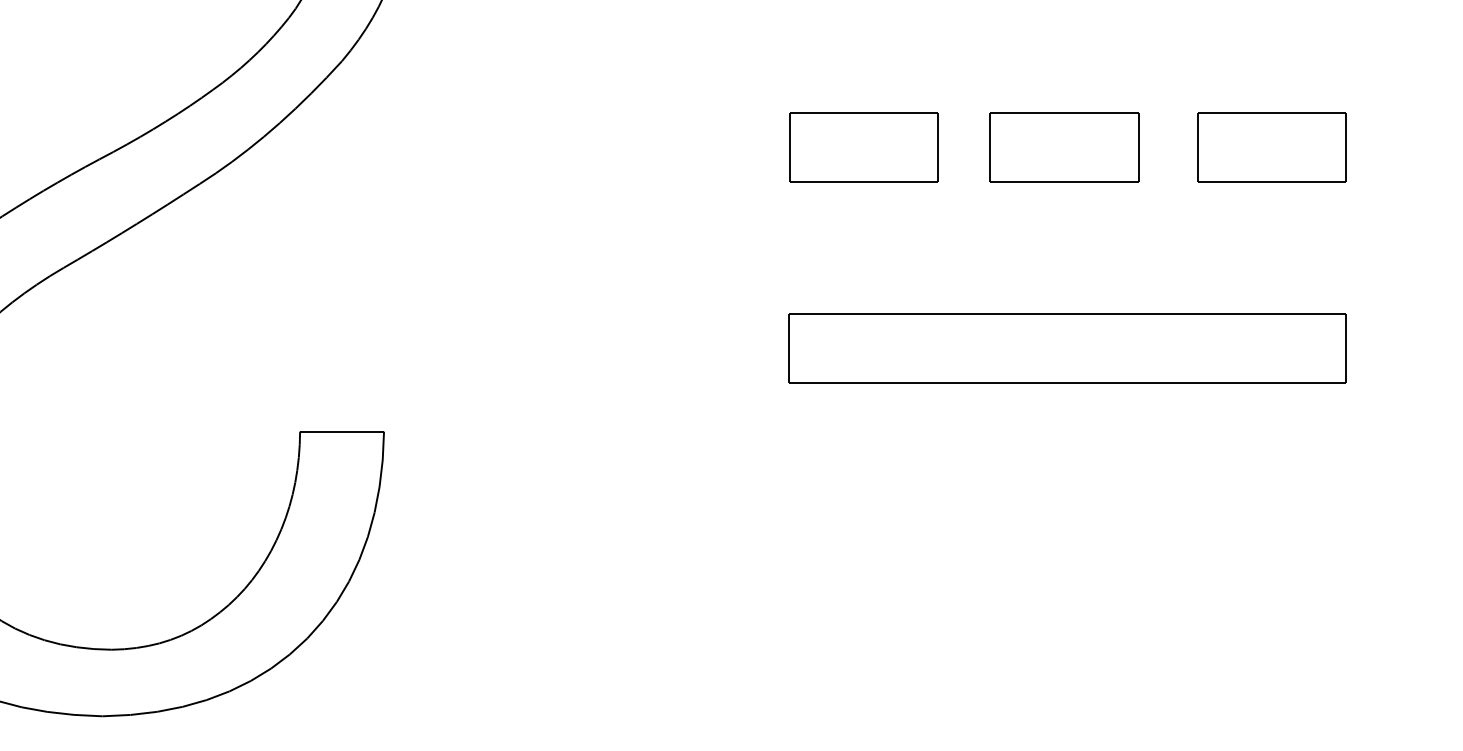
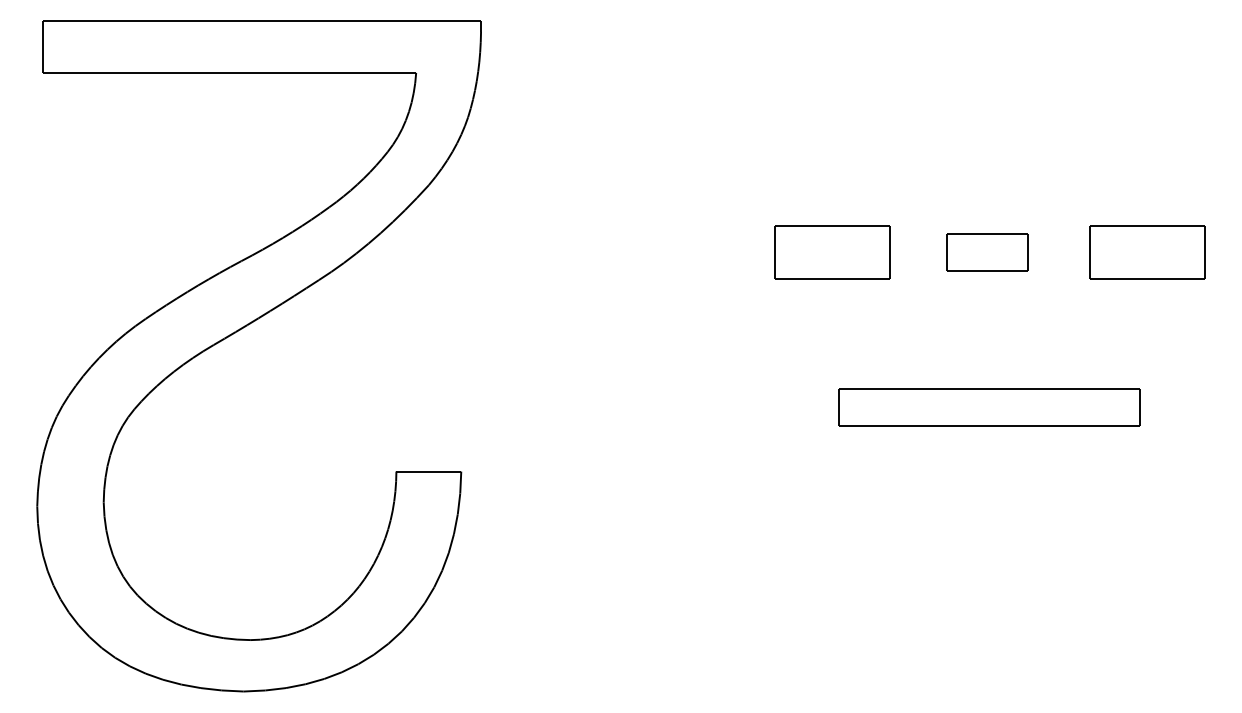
part: (1065, 148) -> (987, 252), size x0.7
part: (1067, 348) -> (989, 407), size x0.7

